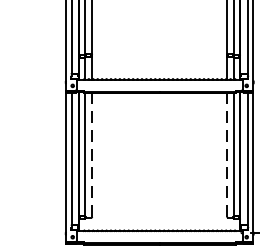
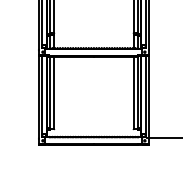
line: (92, 154) -> (54, 92), dashed -> solid
line: (227, 154) -> (133, 92), dashed -> solid

